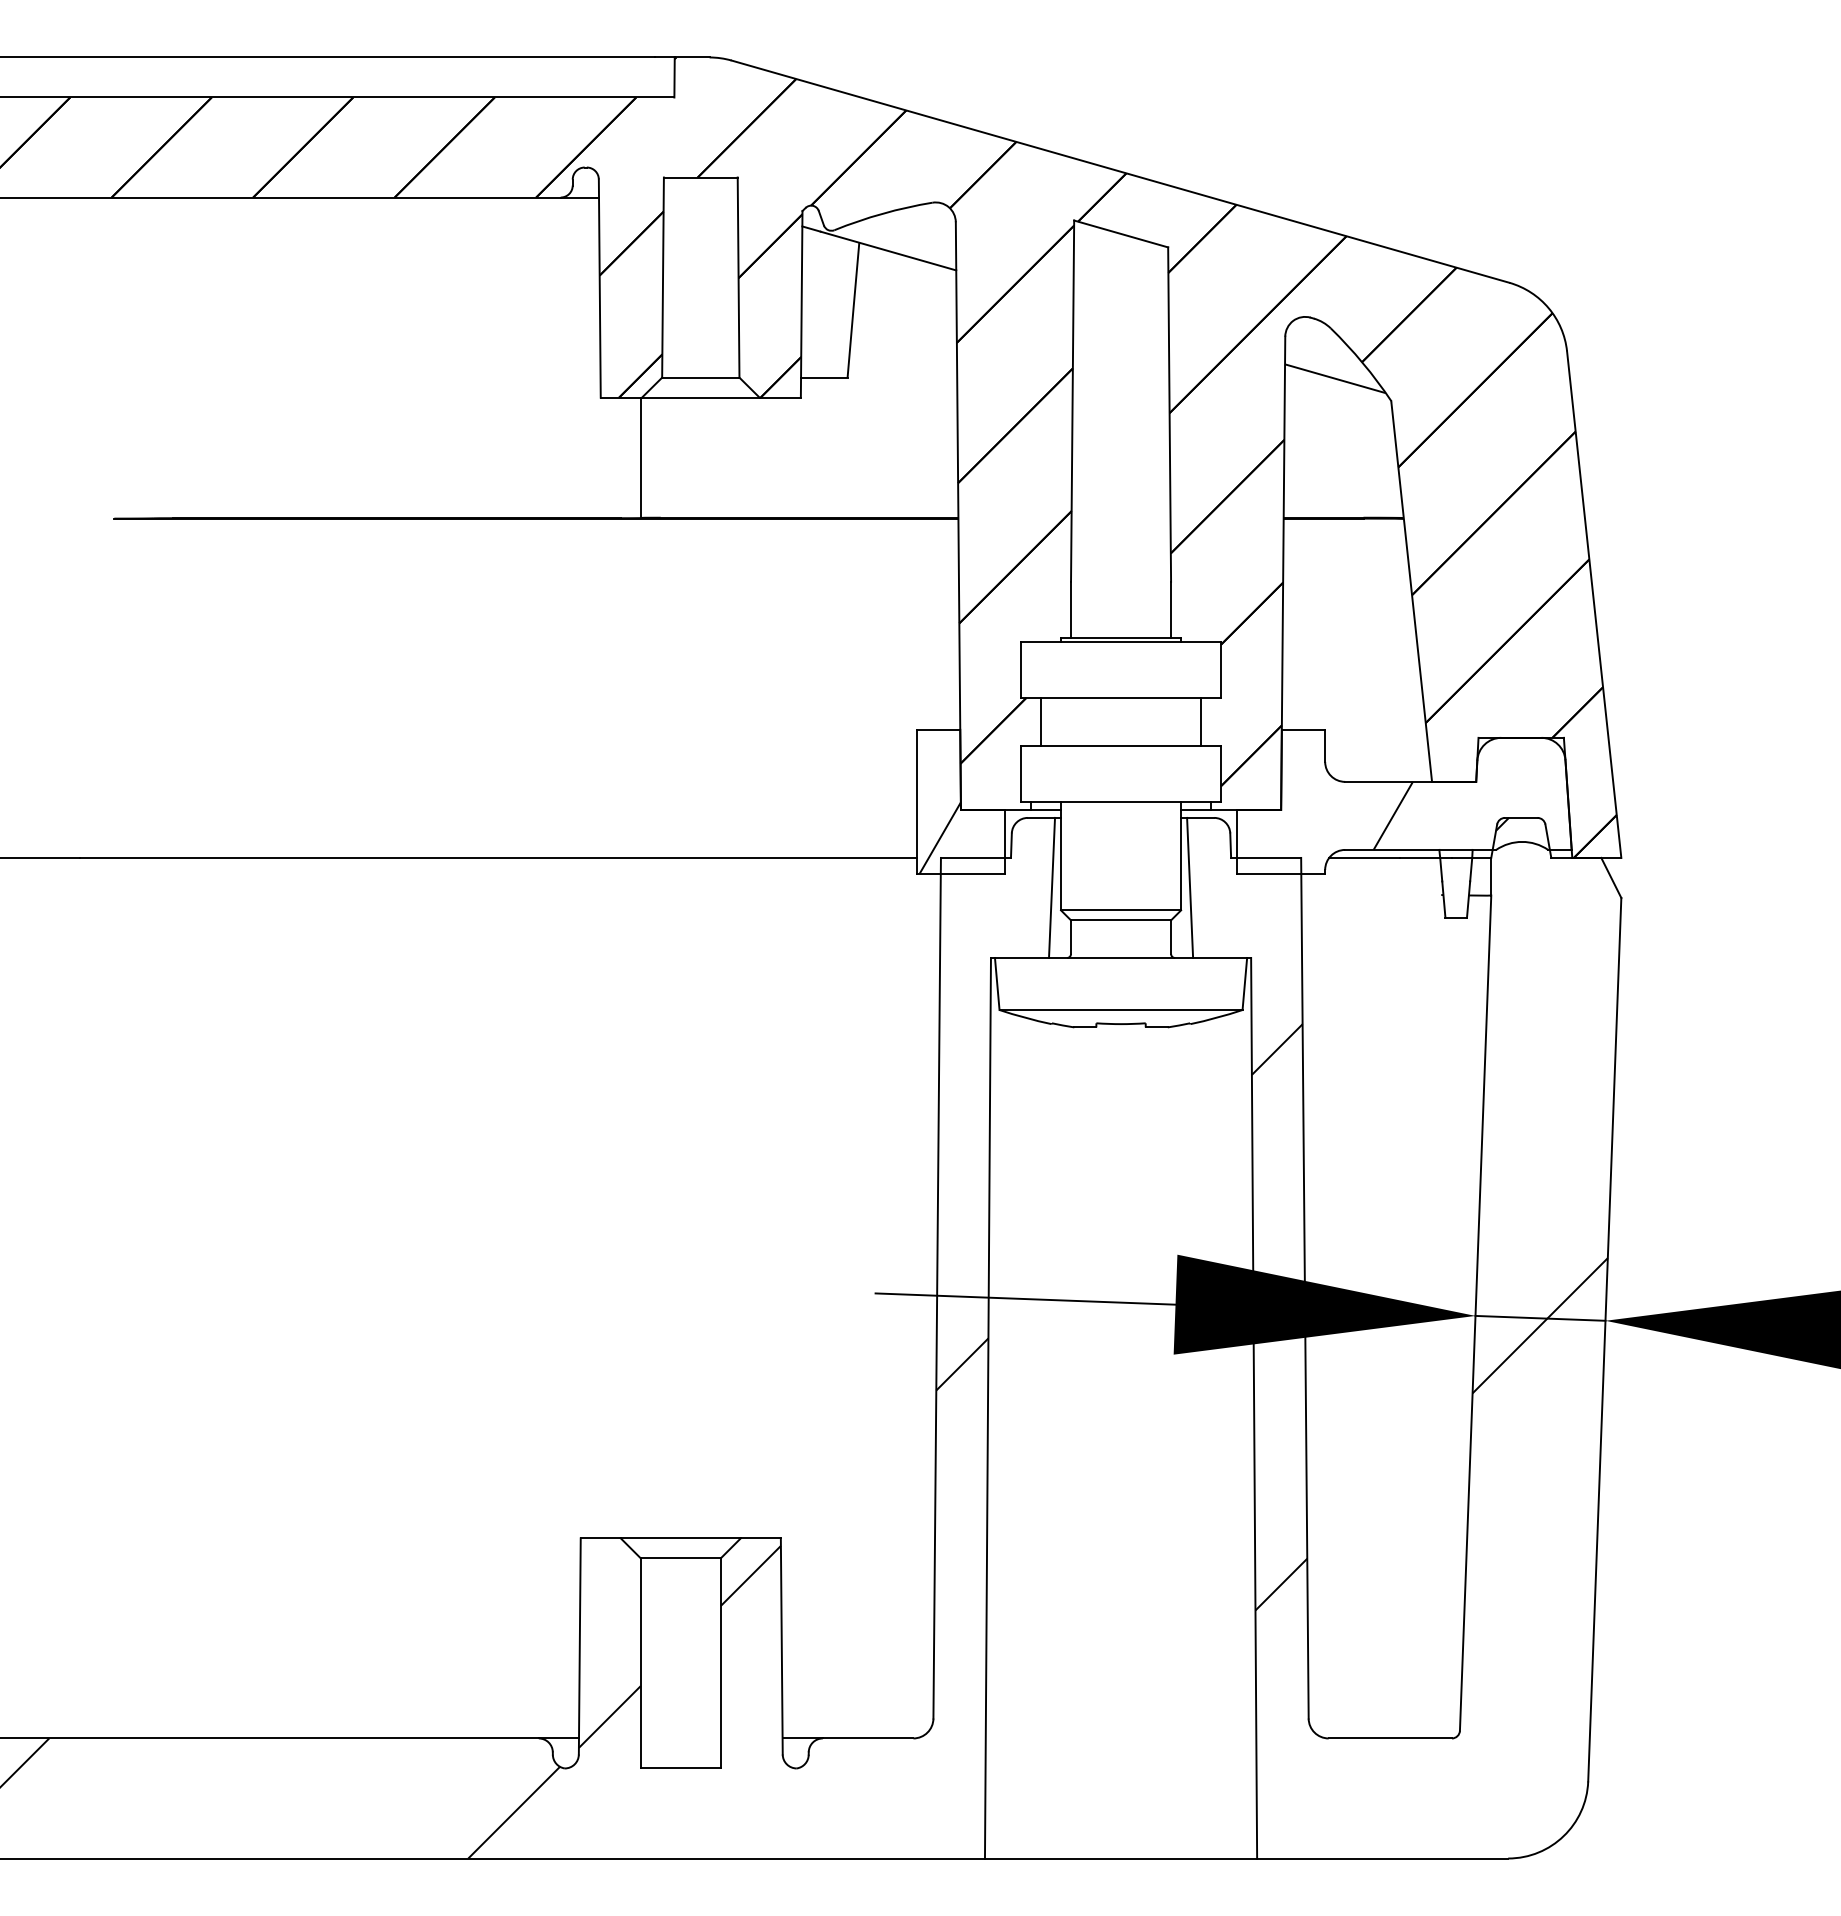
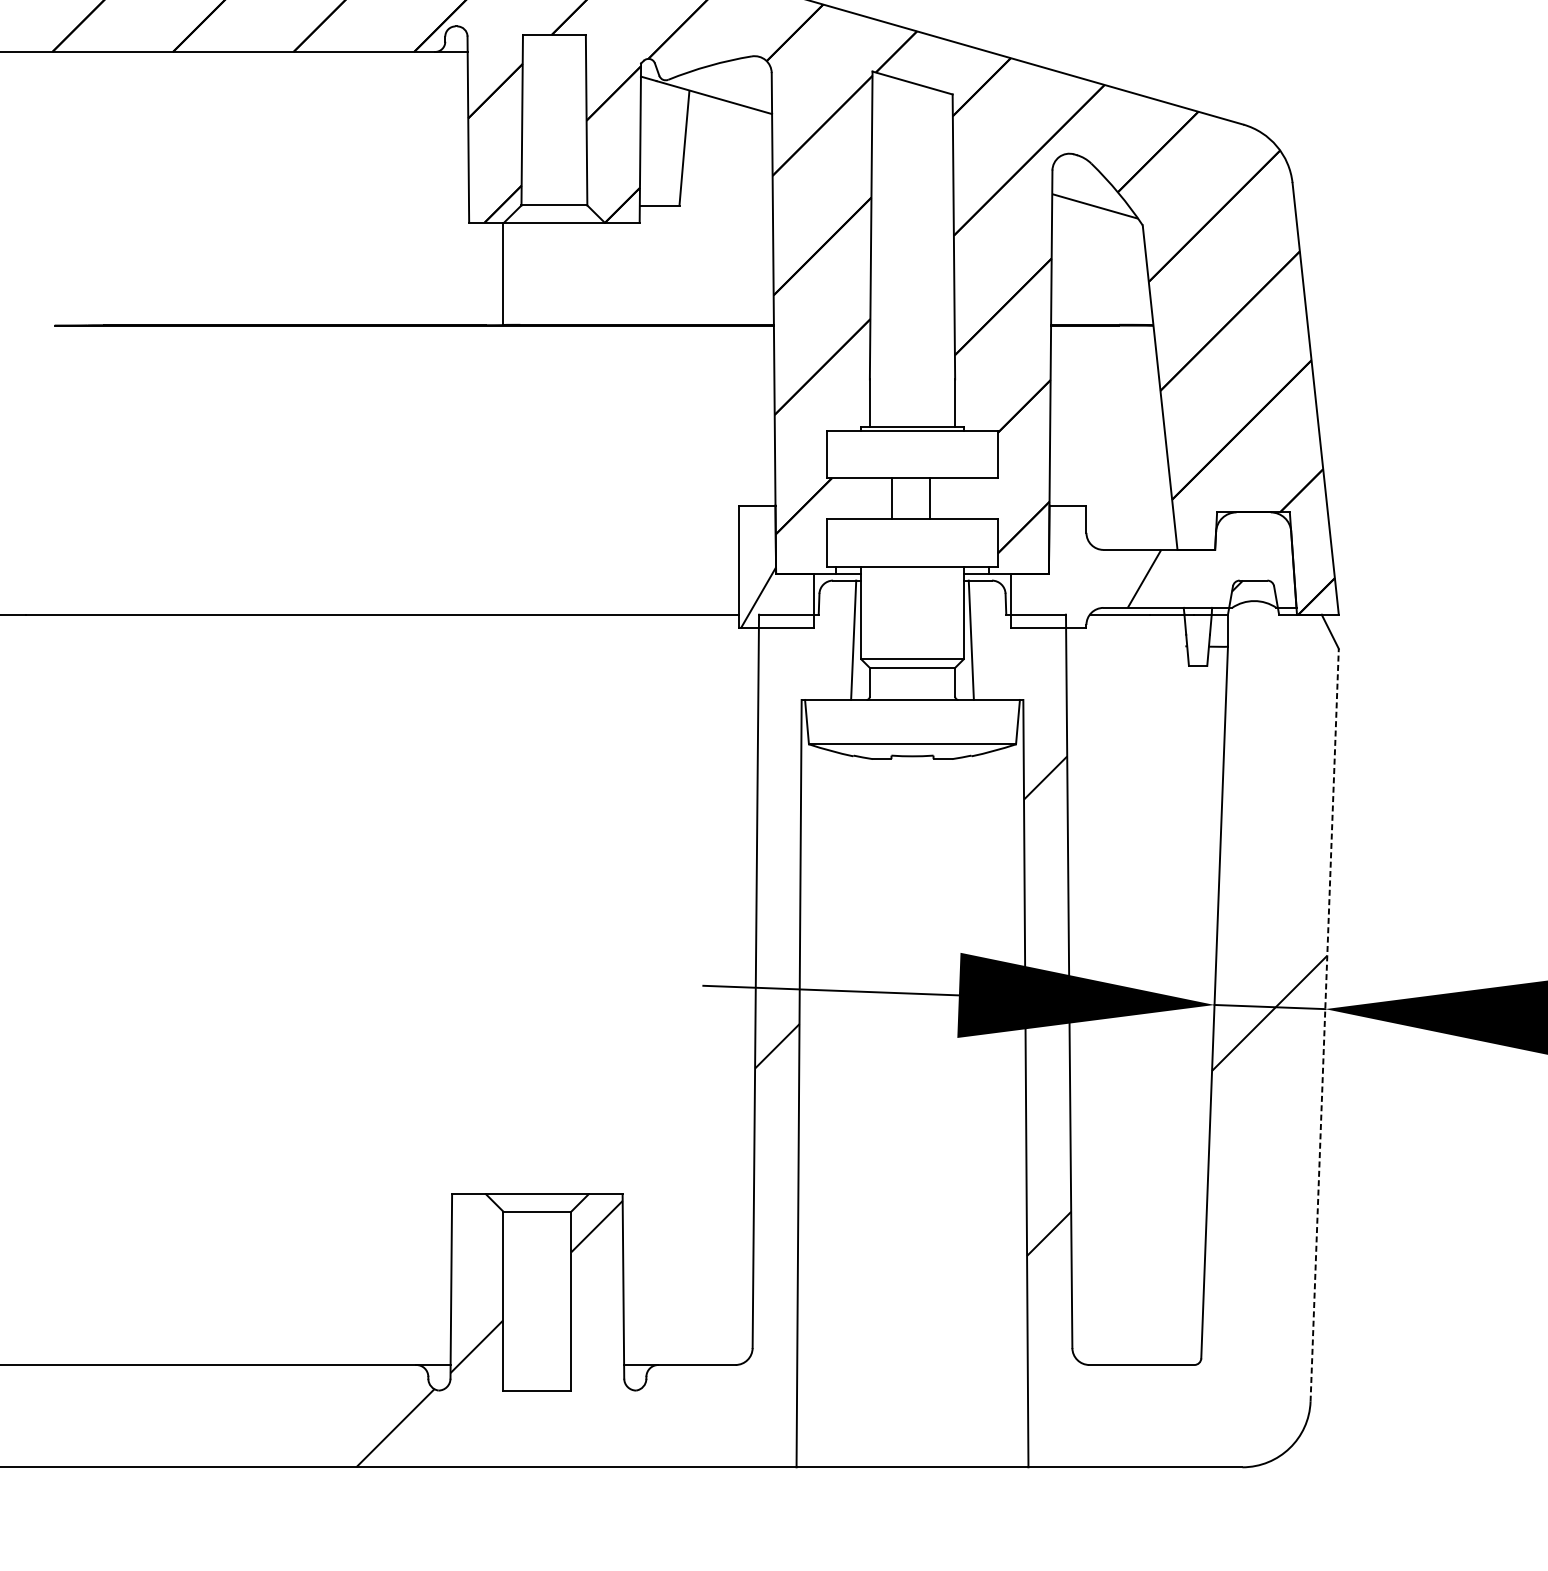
line: (1041, 721) -> (892, 498), moved
line: (1201, 721) -> (929, 498), moved
line: (1604, 1339) -> (1324, 1025), solid -> dashed

